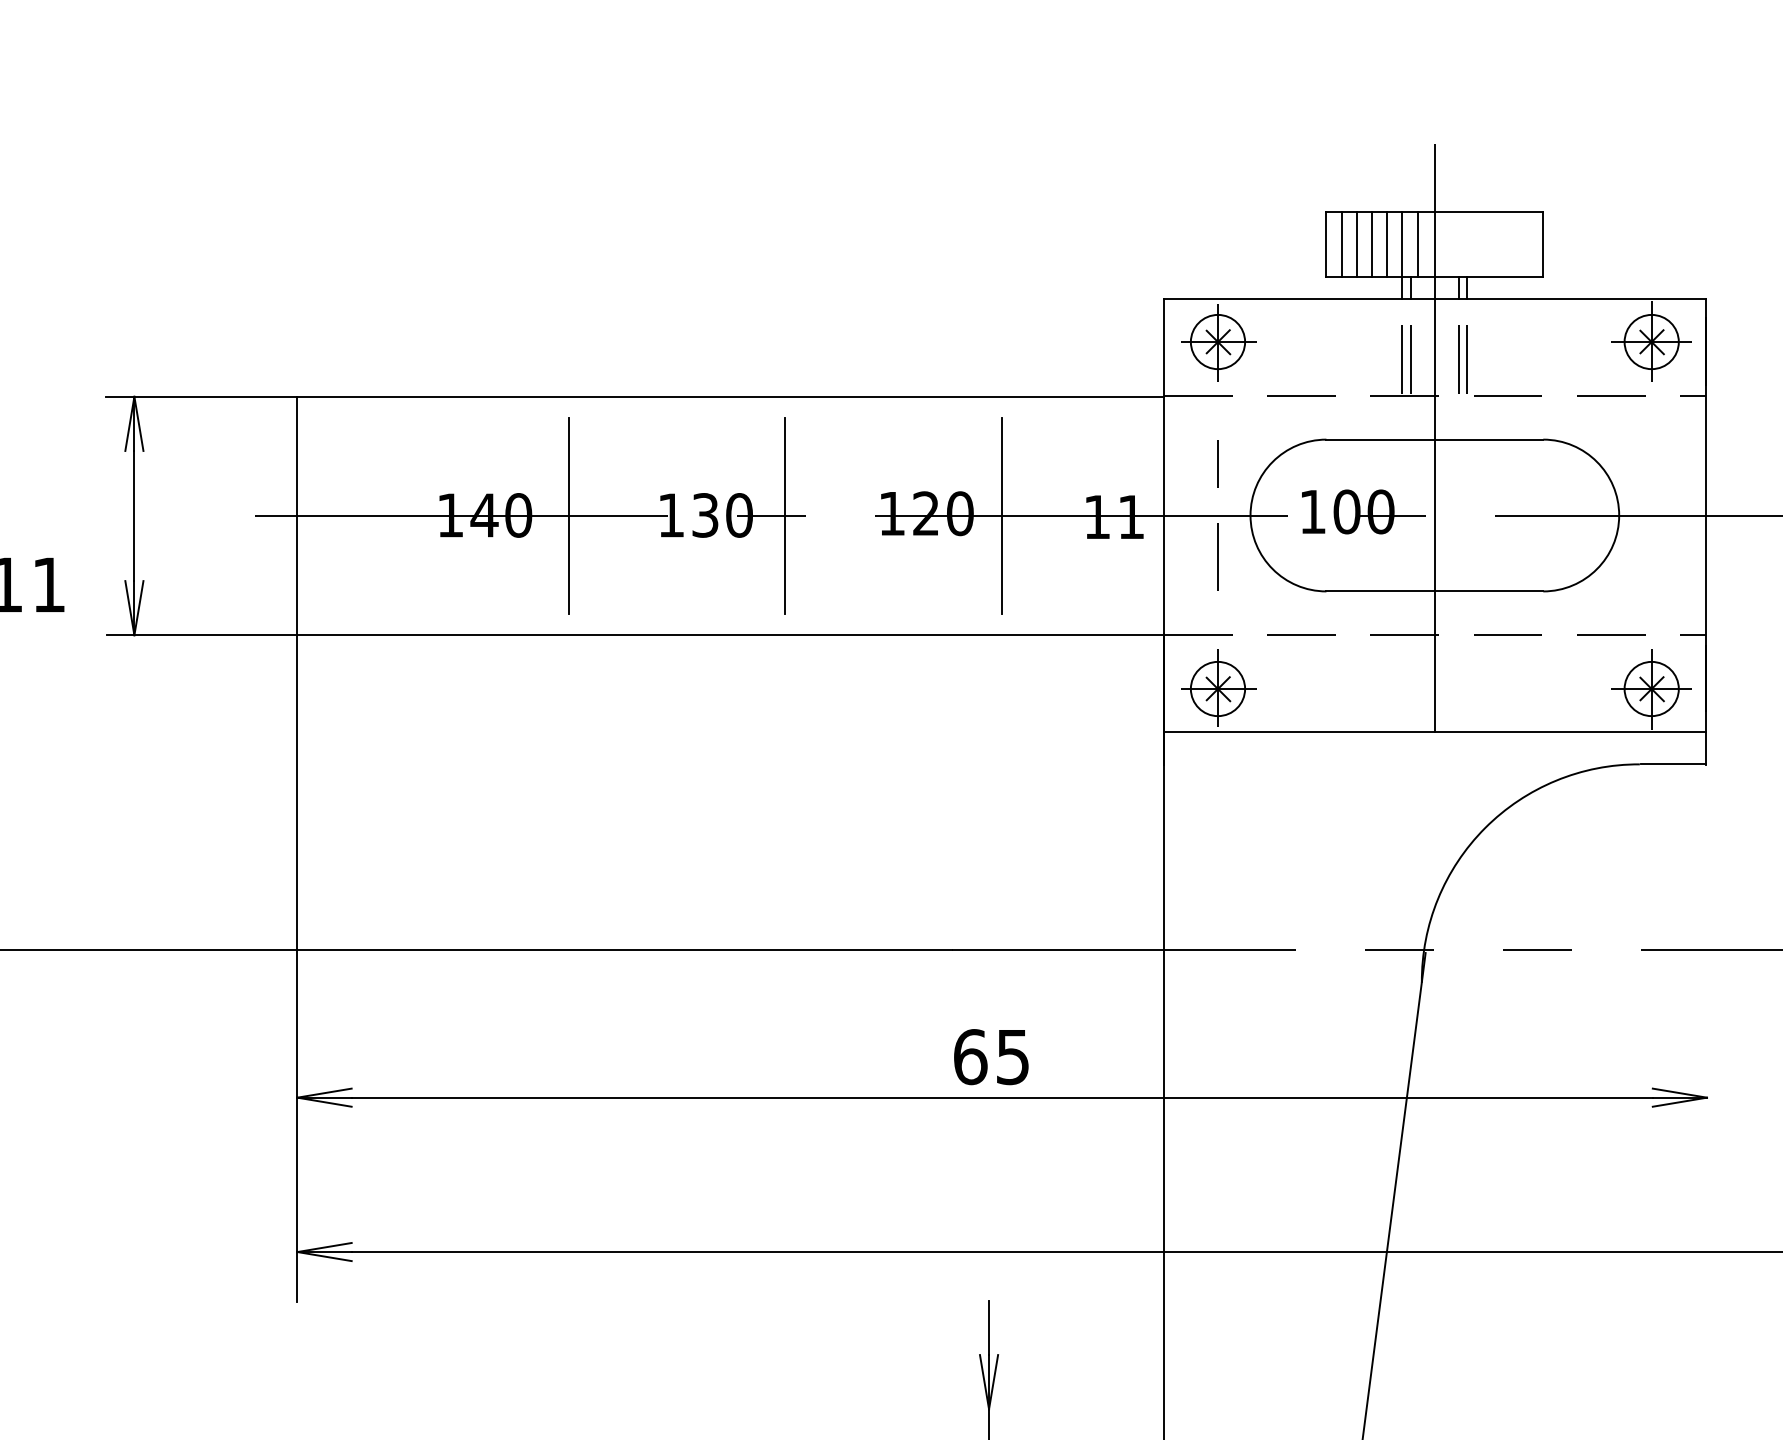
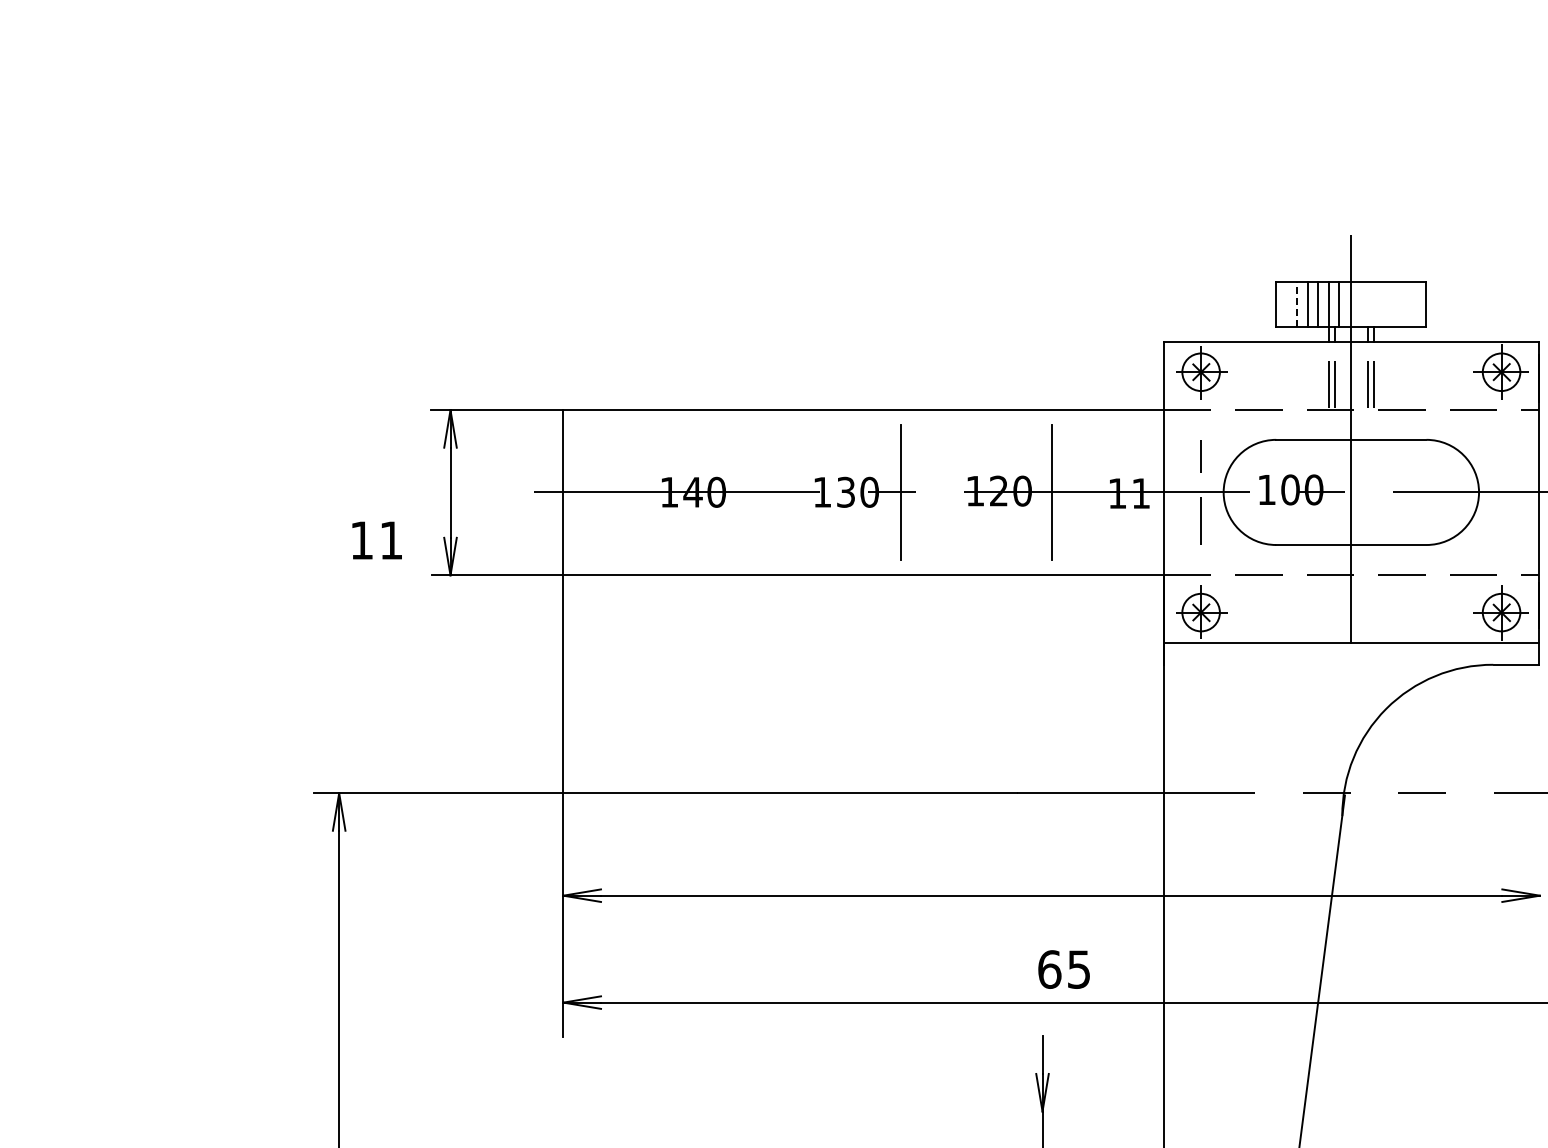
line: (1341, 244) -> (1286, 304), removed
line: (1357, 244) -> (1297, 304), solid -> dashed
line: (568, 515) -> (751, 492), removed
text: (990, 1056) -> (1063, 969), moved

